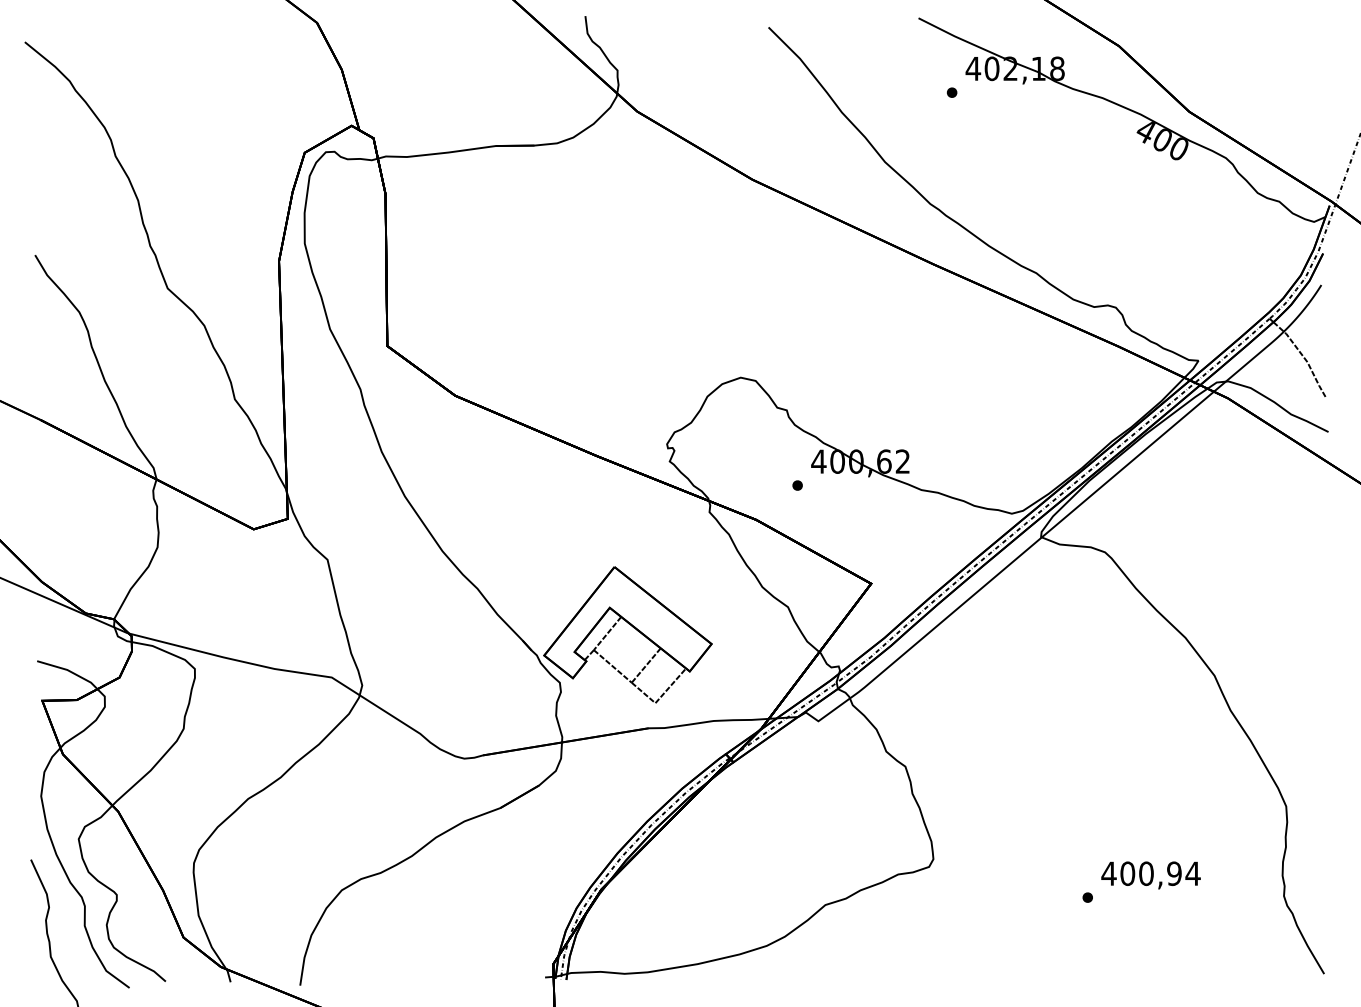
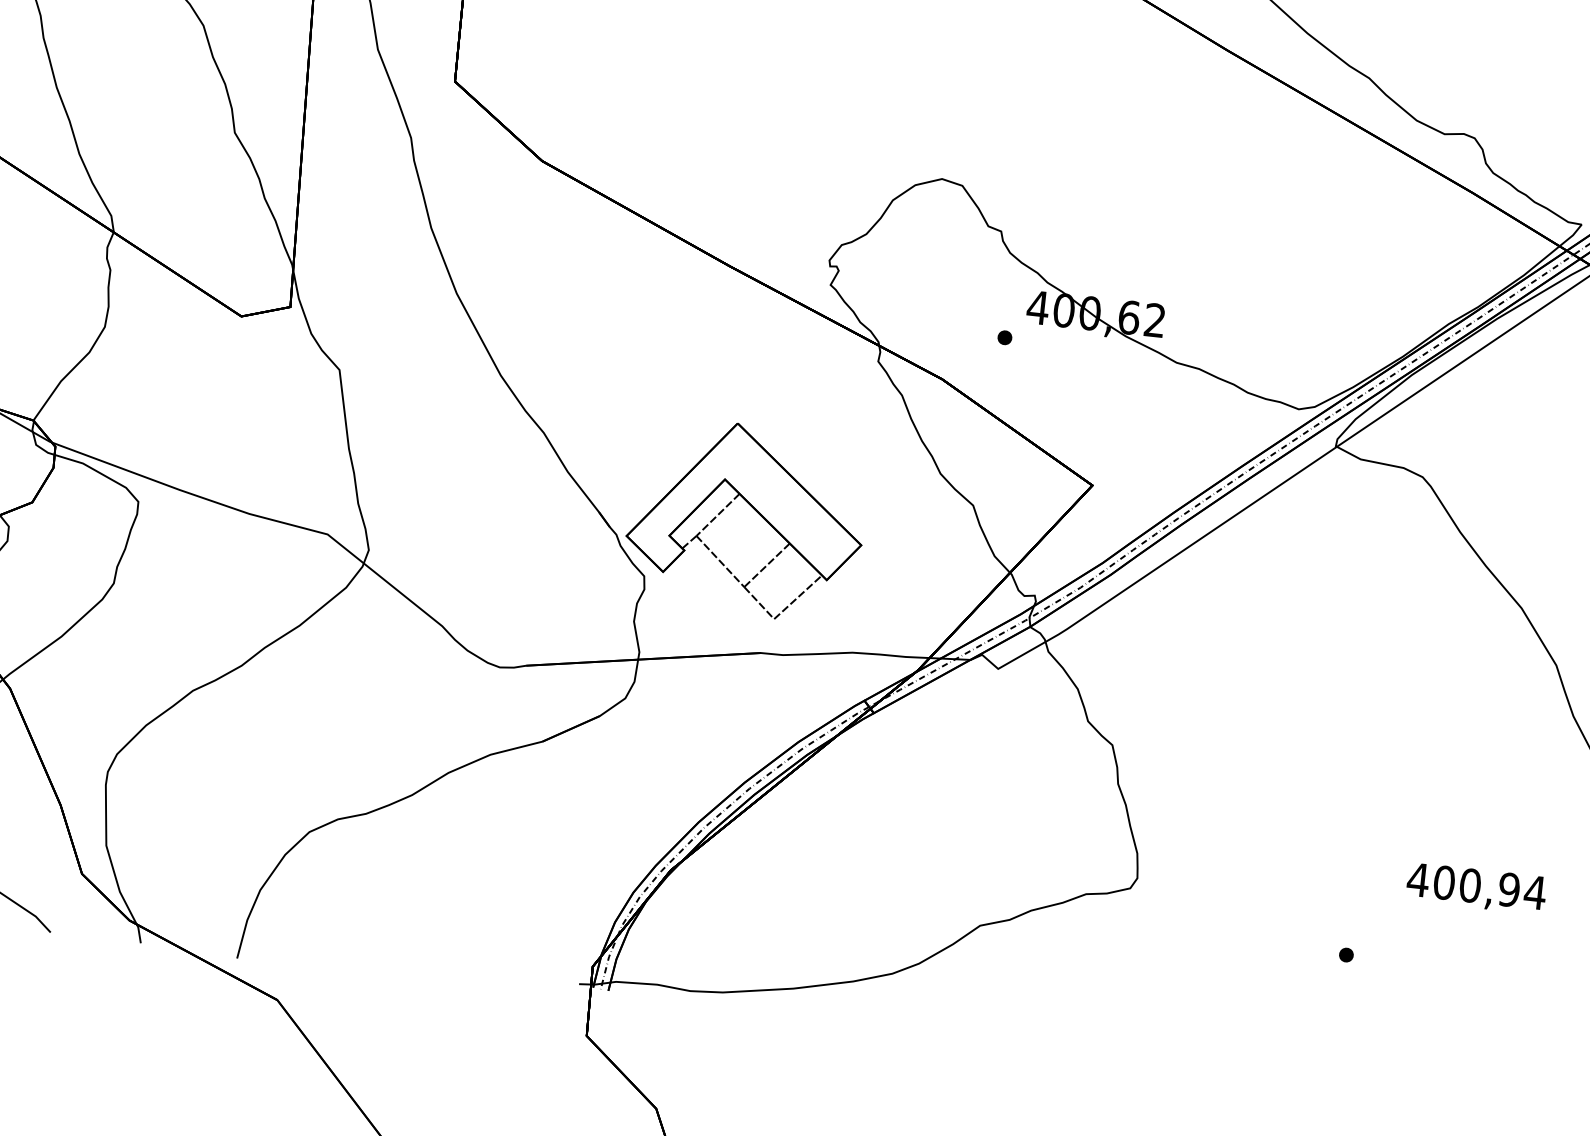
text: (1150, 875) -> (1475, 888), moved

